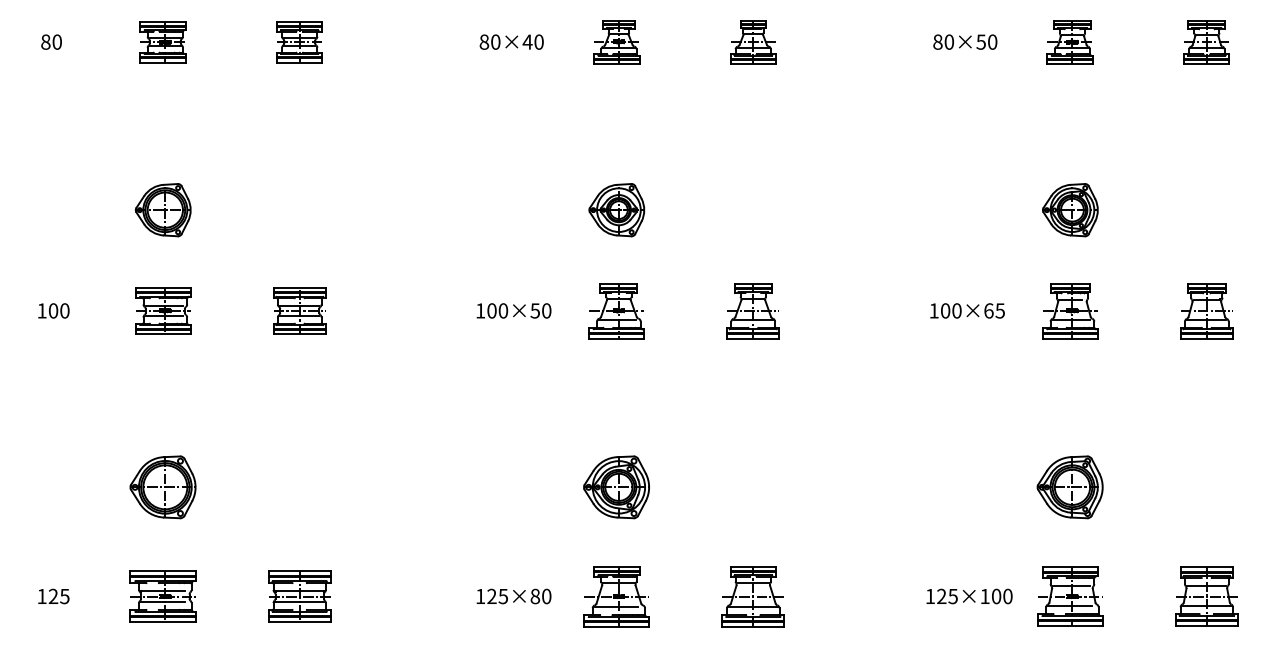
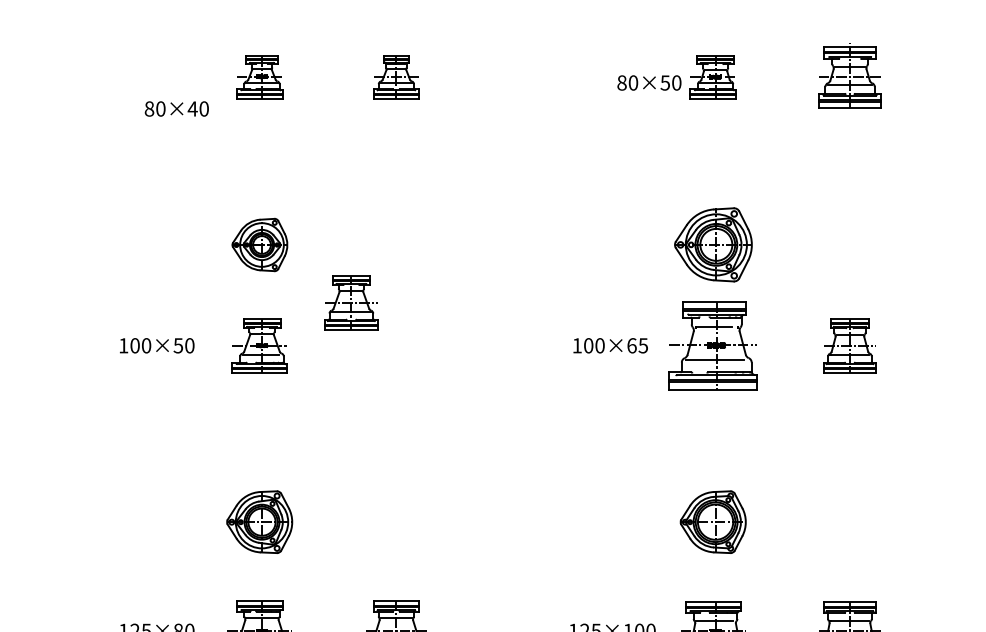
text: (511, 41) -> (176, 108), moved
text: (965, 41) -> (649, 82), moved
part: (1206, 42) -> (849, 77), size x1.4
part: (1070, 210) -> (713, 245), size x1.4
part: (752, 311) -> (350, 303), moved
part: (1070, 311) -> (713, 346), size x1.6

